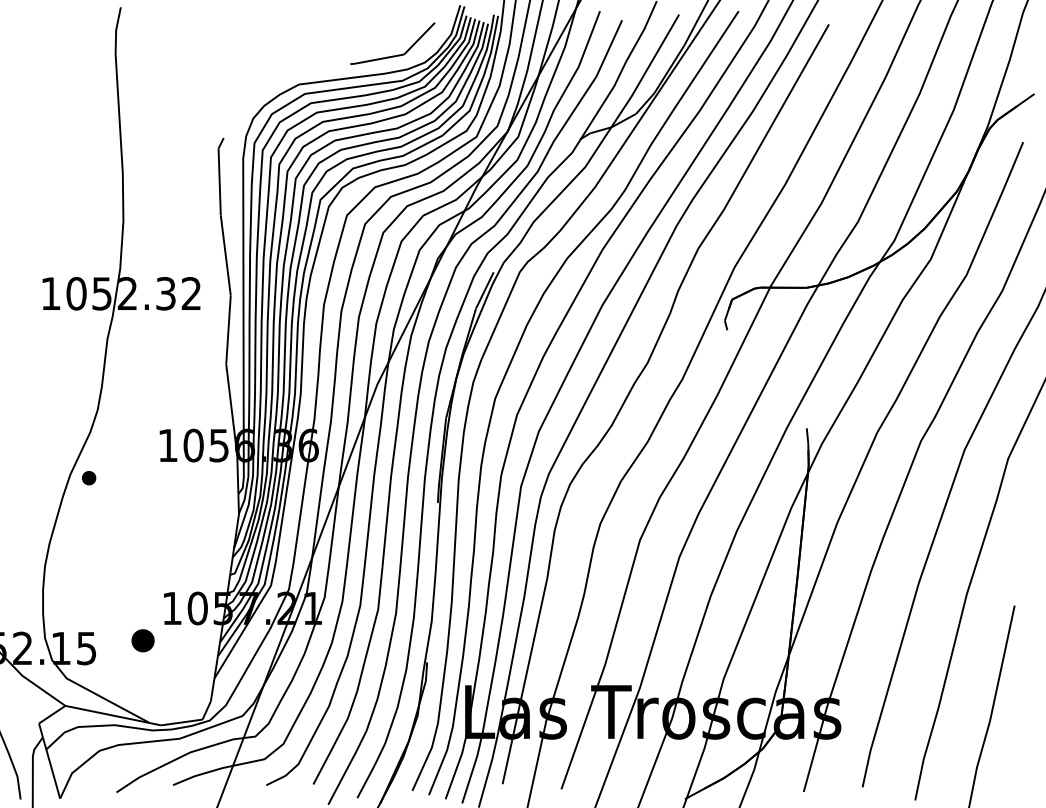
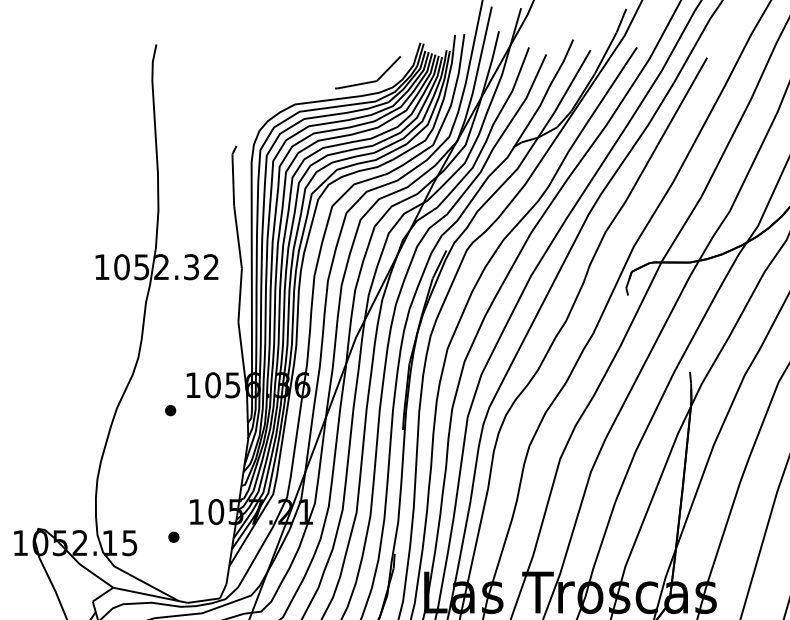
part: (89, 478) -> (170, 410), moved
part: (143, 641) -> (174, 537), size x0.62

